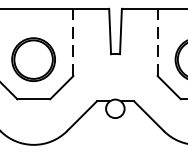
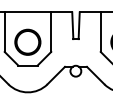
line: (73, 42) -> (51, 32), dashed -> solid
line: (157, 42) -> (100, 32), dashed -> solid

